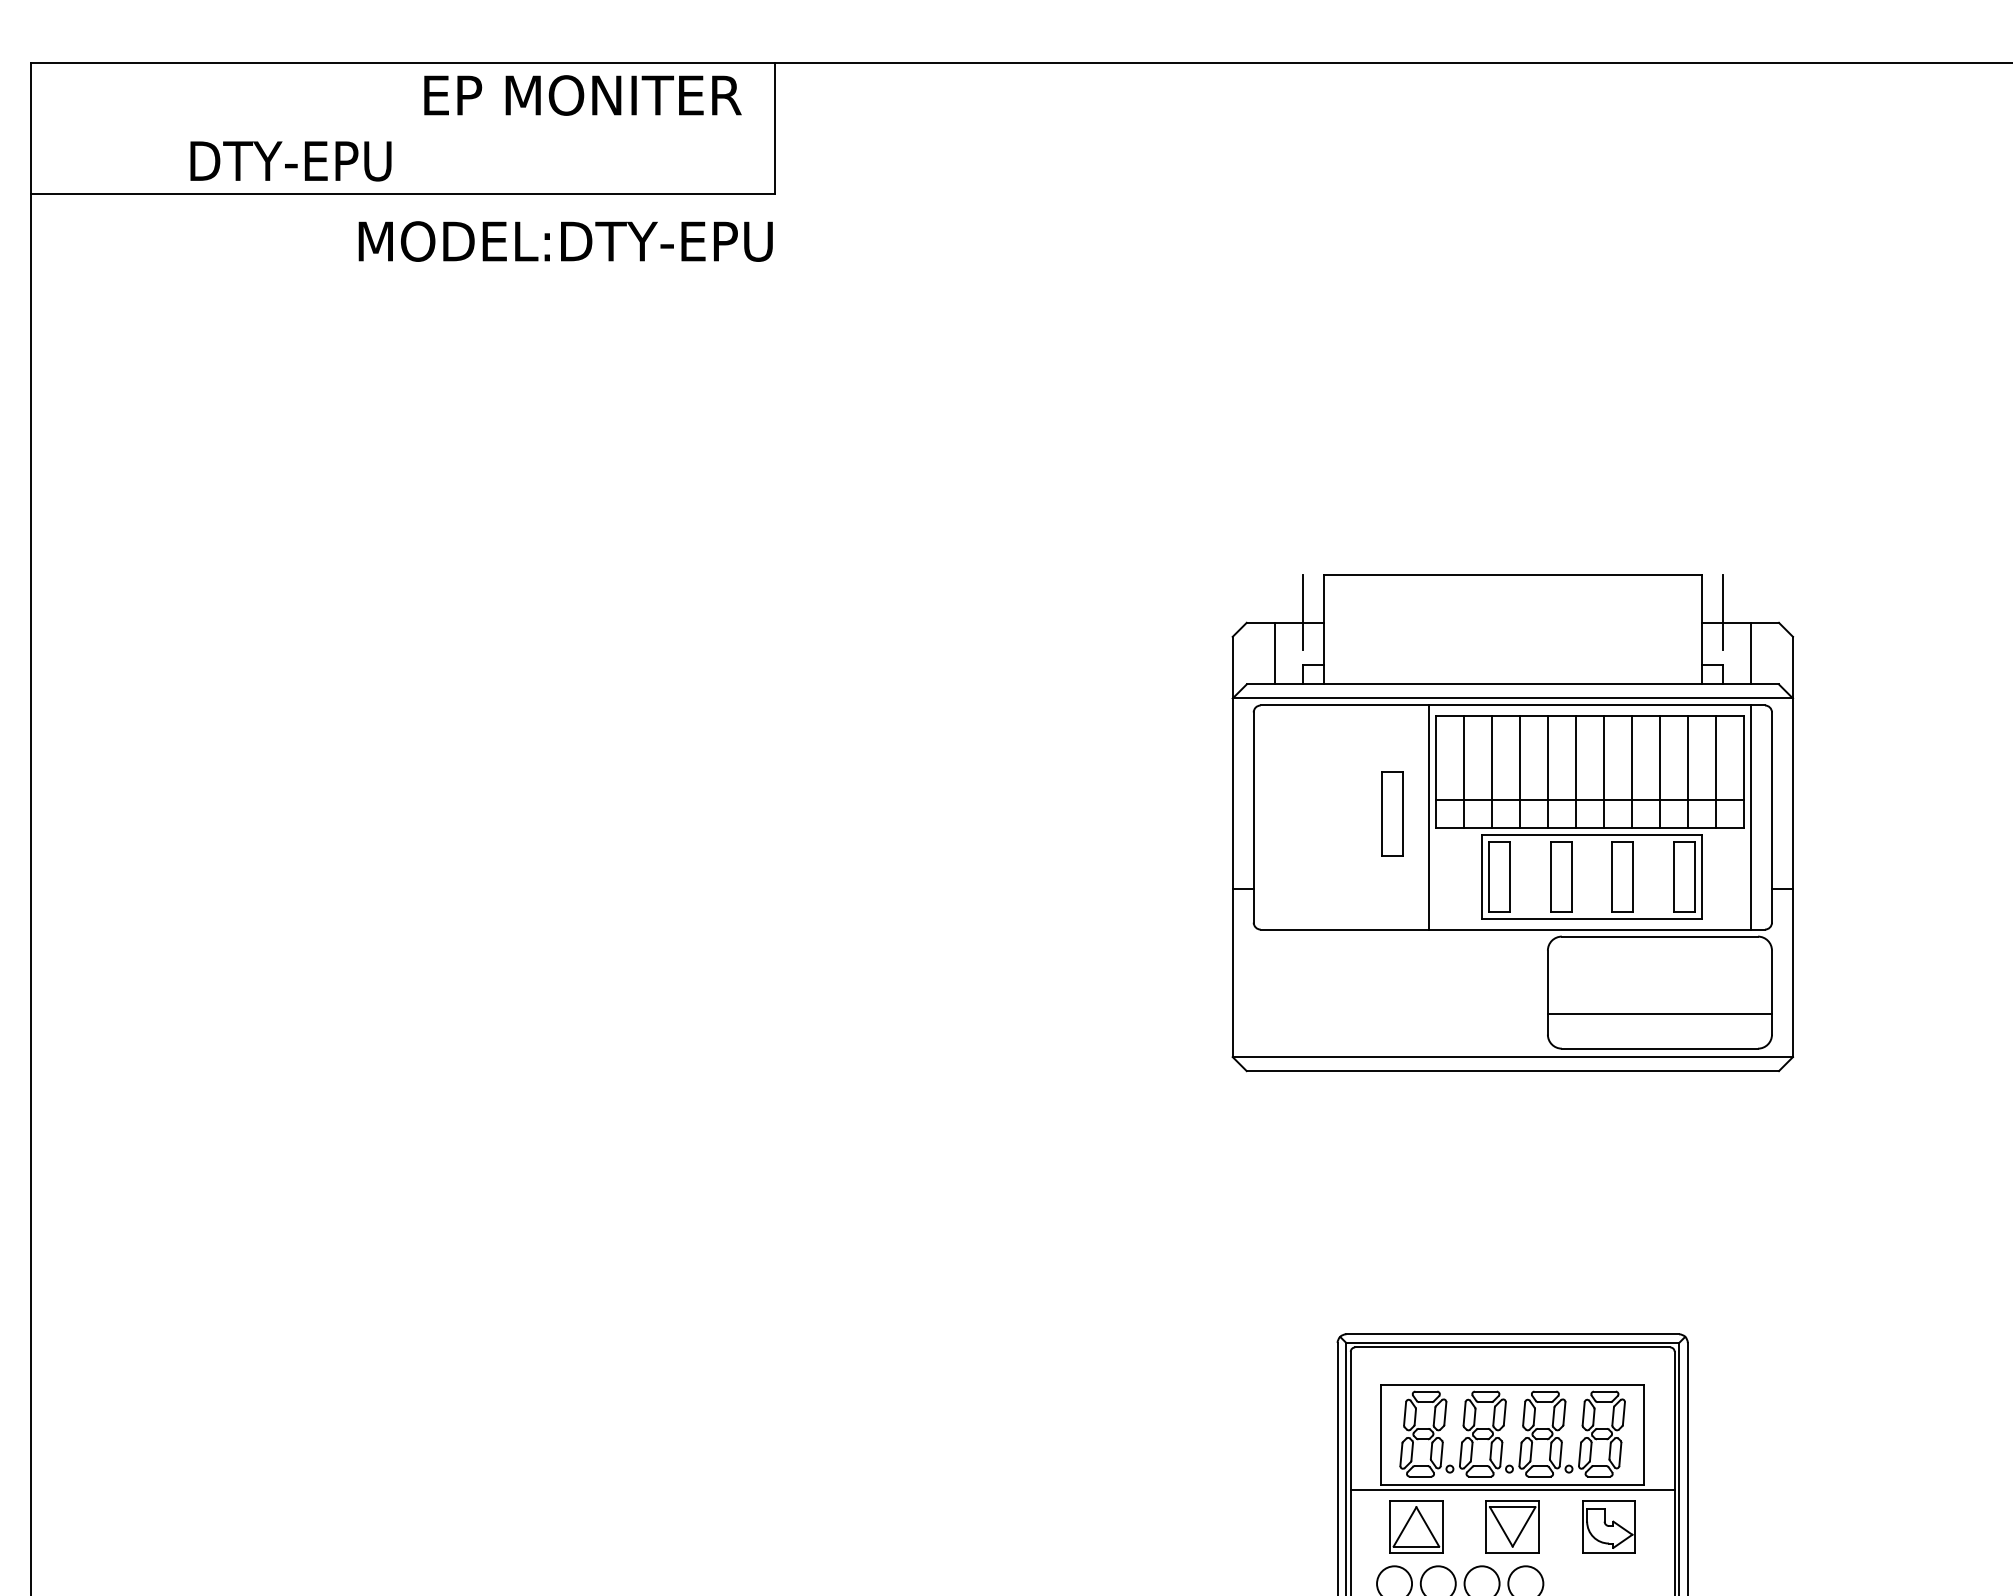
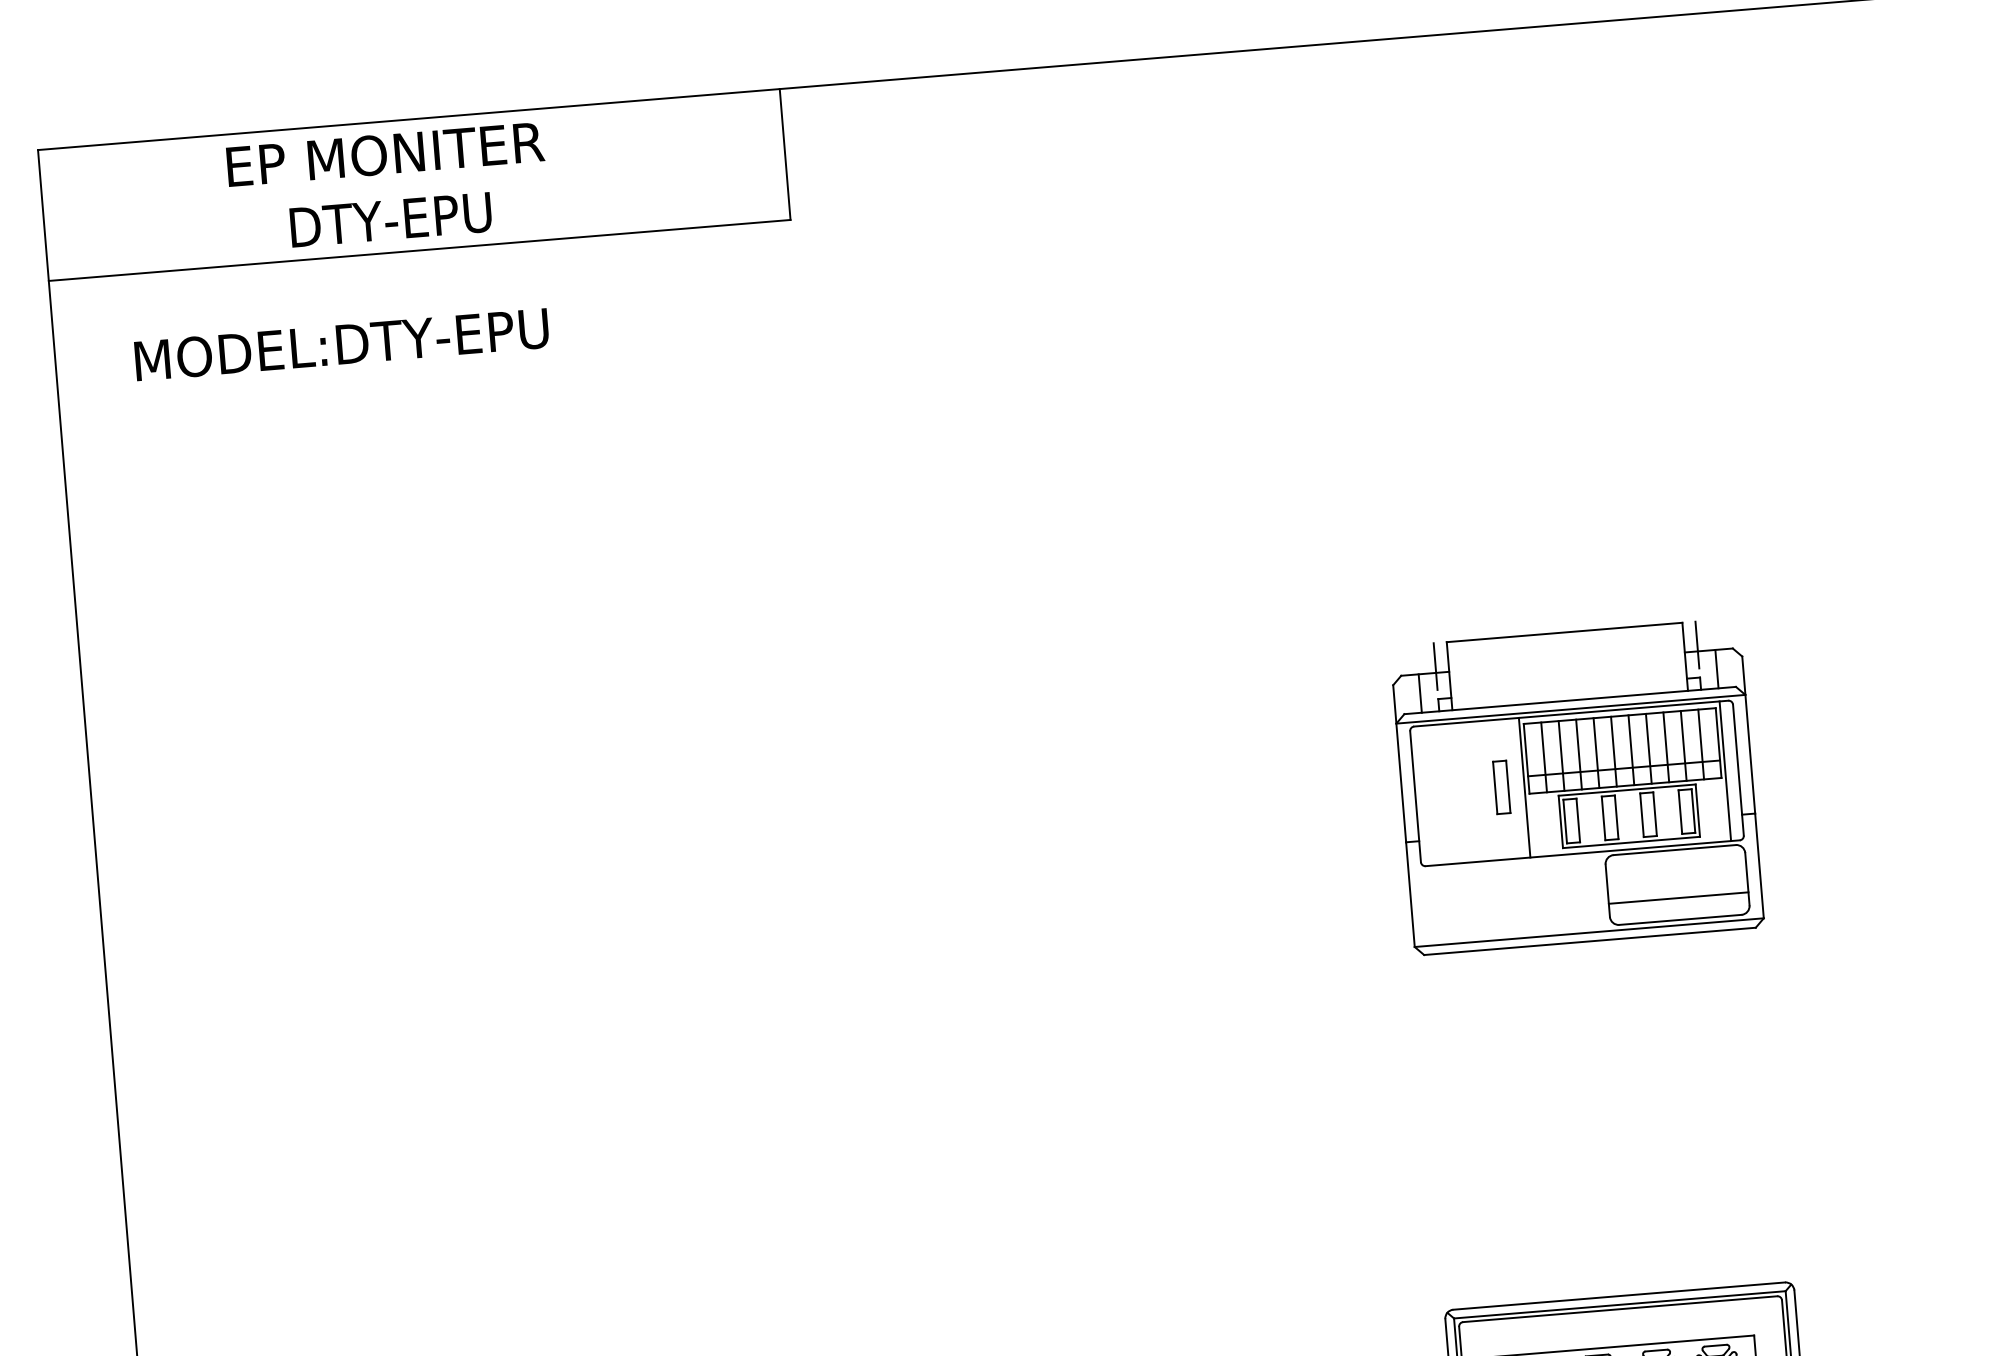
text: (582, 95) -> (385, 154), moved
text: (290, 161) -> (390, 220), moved
text: (565, 241) -> (341, 344), moved
part: (1512, 823) -> (1577, 786), size x0.62

